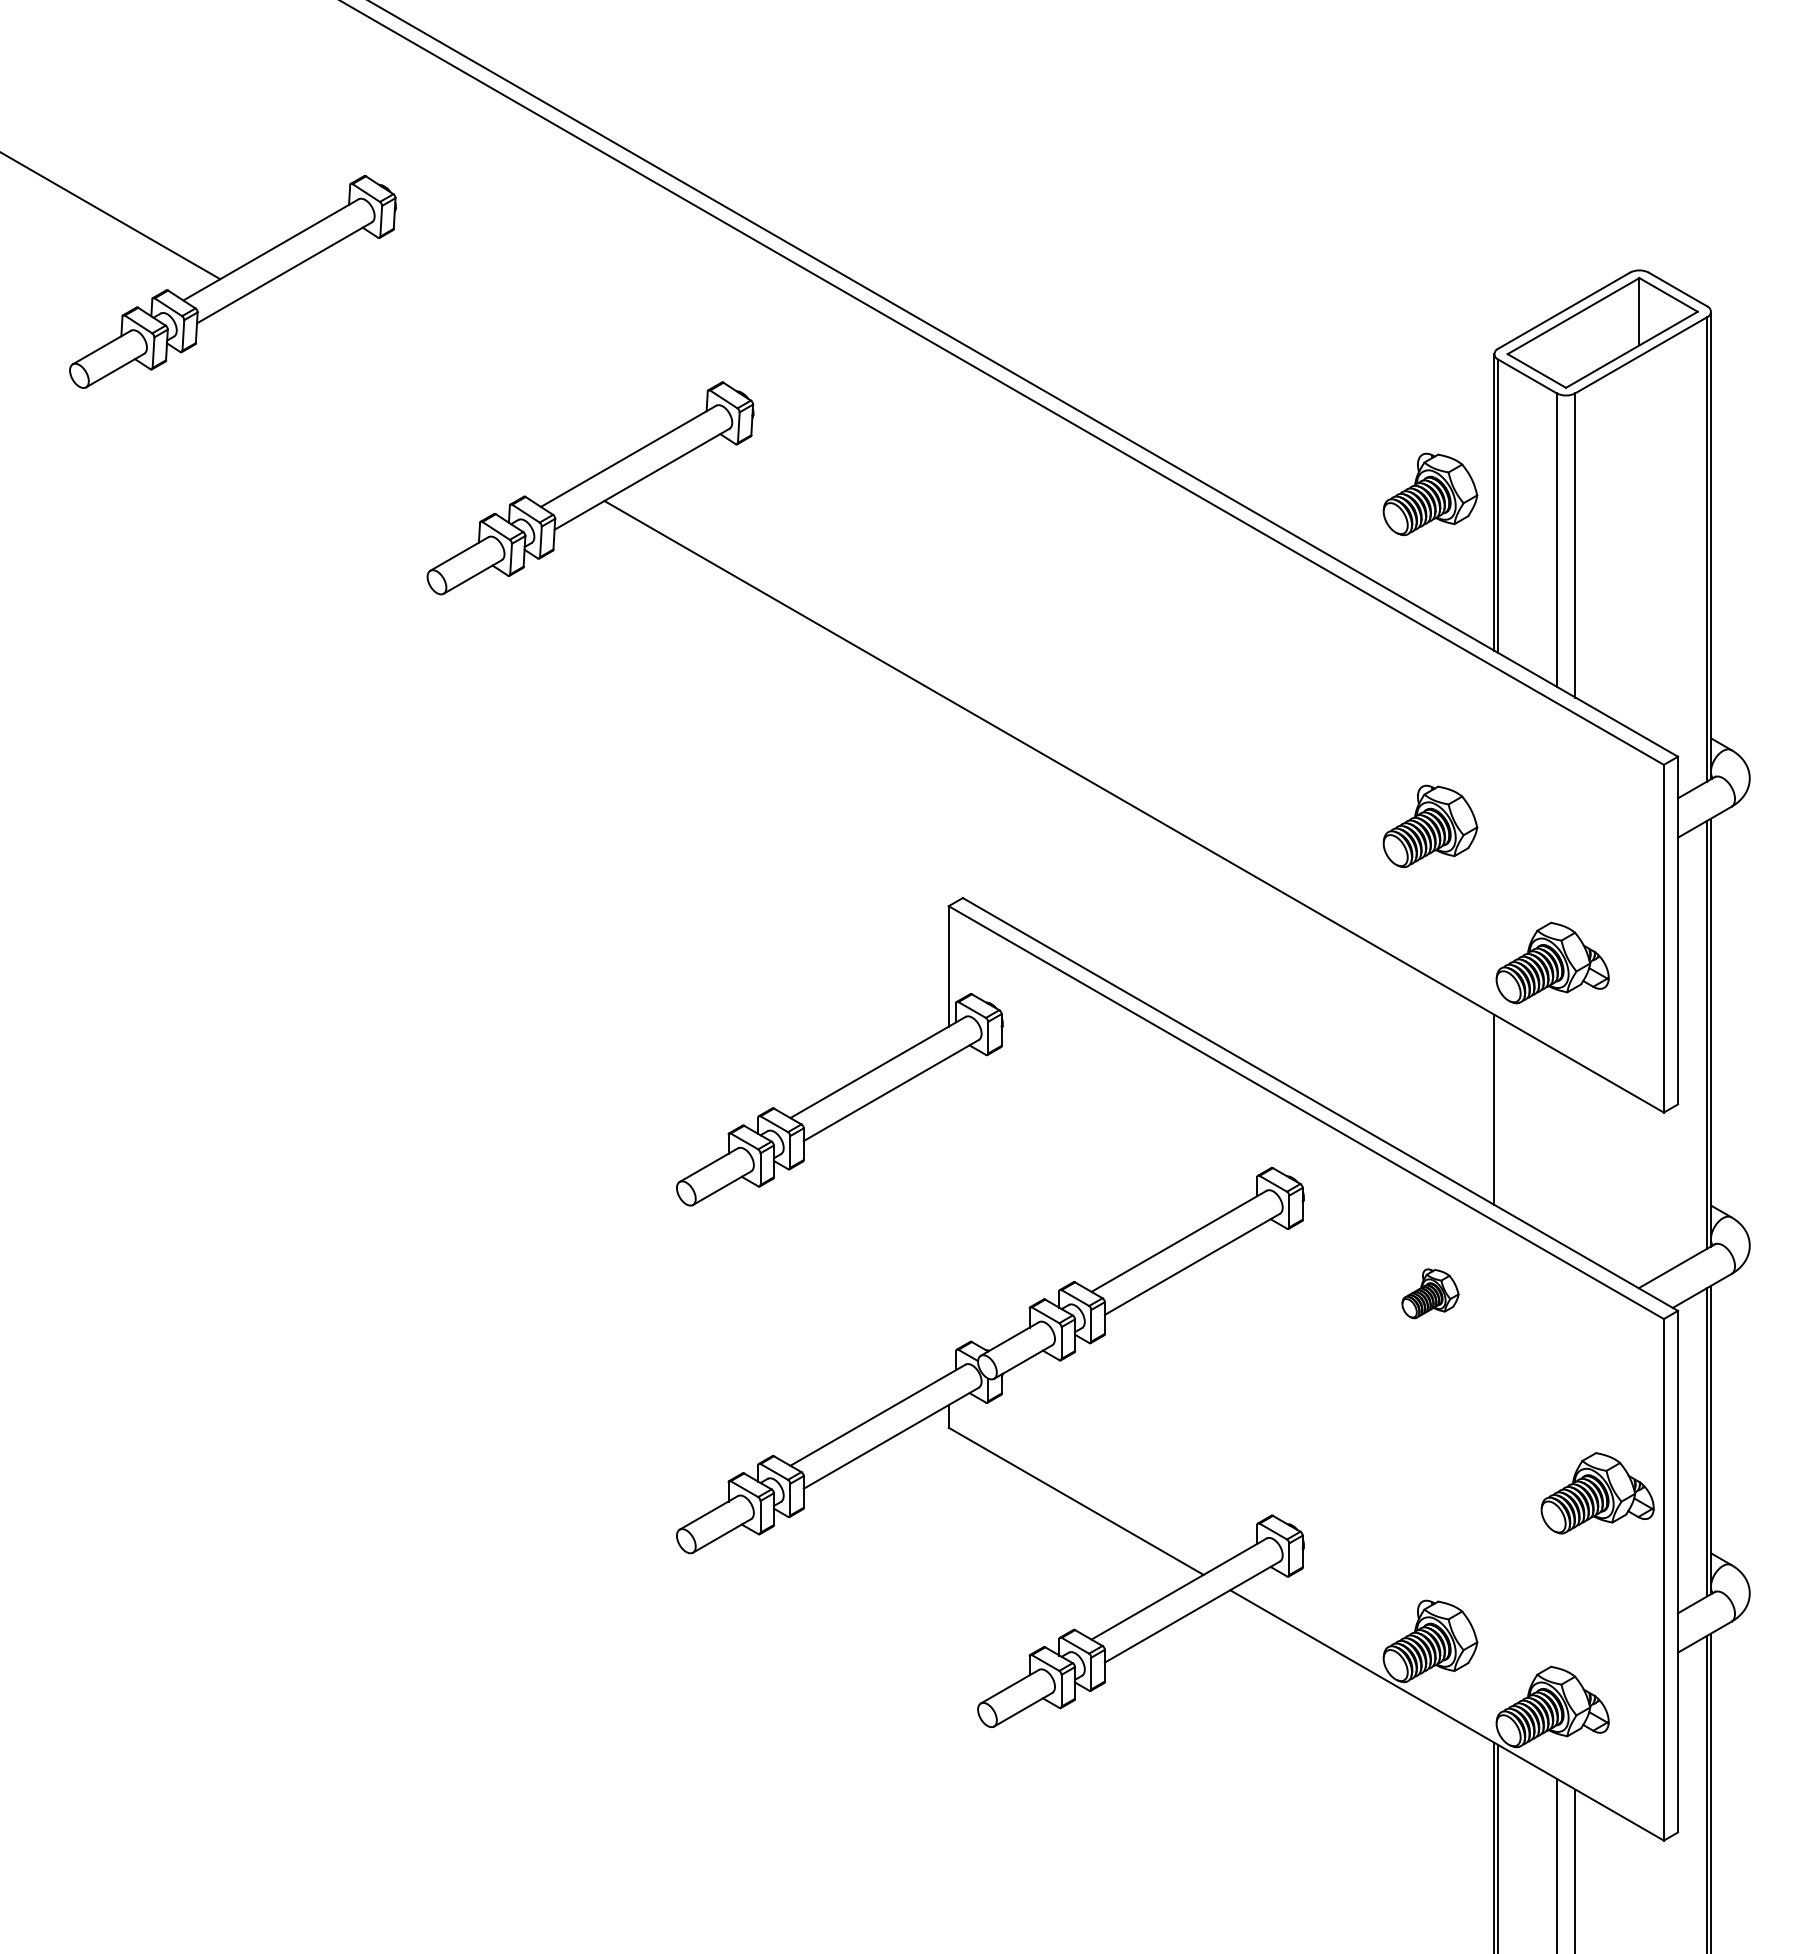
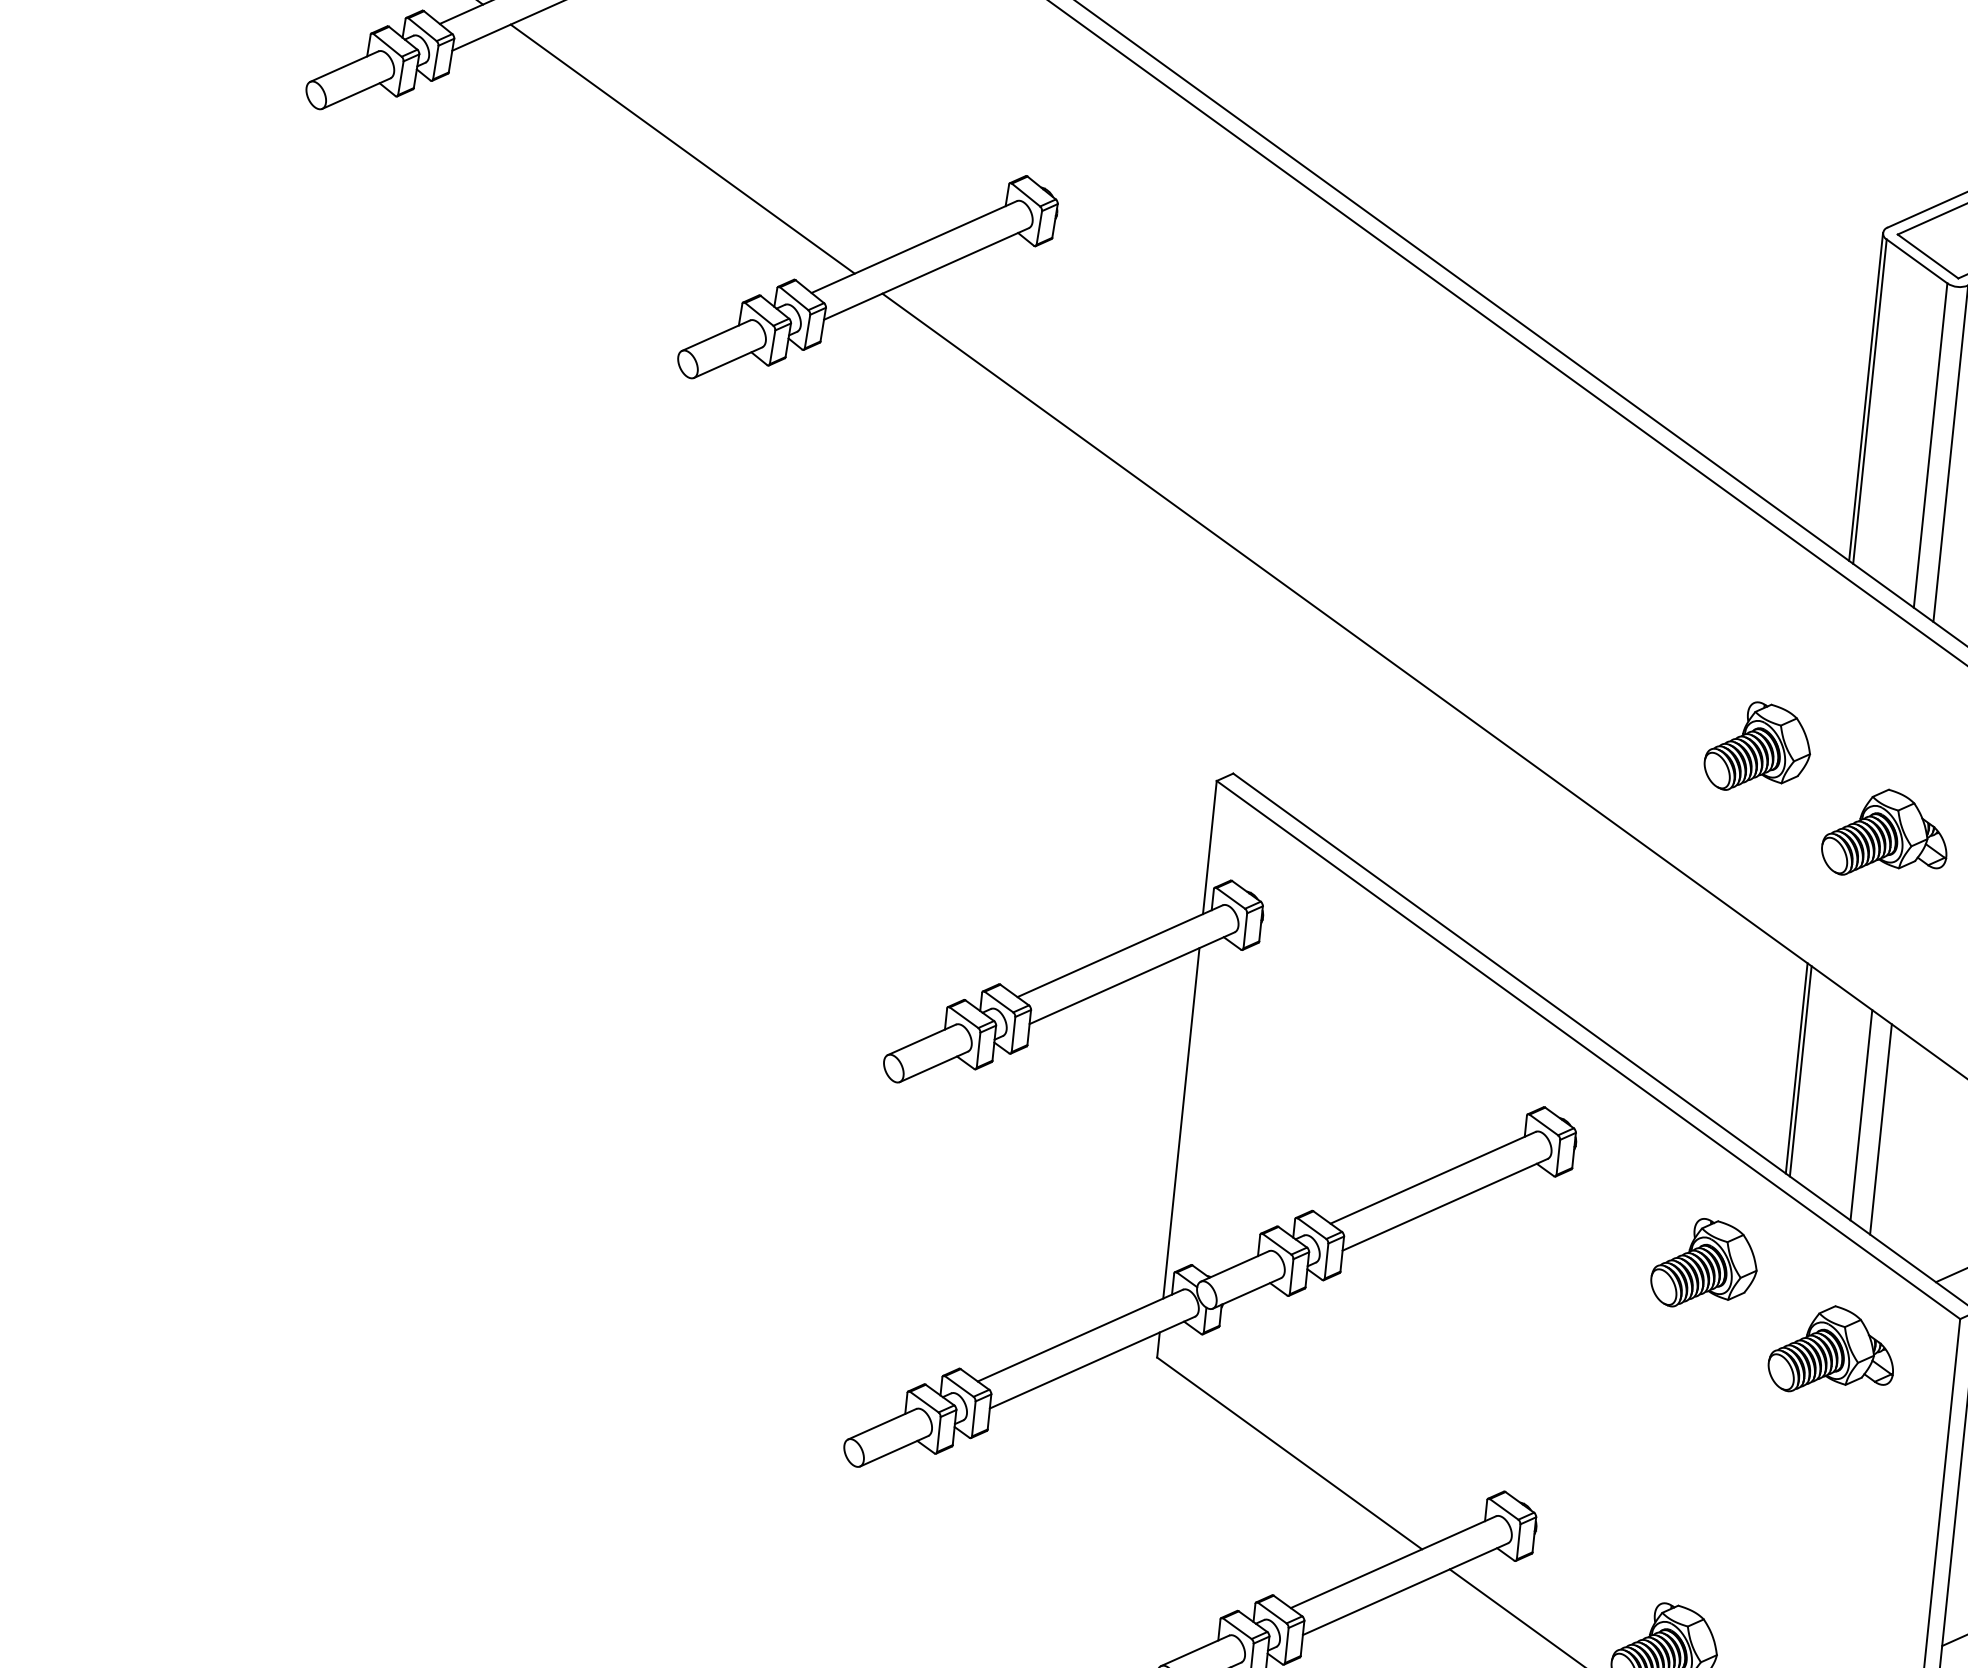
line: (411, 389) -> (681, 148), added
part: (1430, 494) -> (1796, 380), removed
part: (1552, 962) -> (1885, 833), moved
line: (1498, 1111) -> (1801, 1070), added
line: (1556, 1145) -> (1861, 1114), added
line: (1575, 1156) -> (1881, 1129), added
line: (948, 1215) -> (1181, 1122), added
part: (1430, 1293) -> (1705, 1264), size x1.67
part: (1597, 1493) -> (1832, 1351), moved

